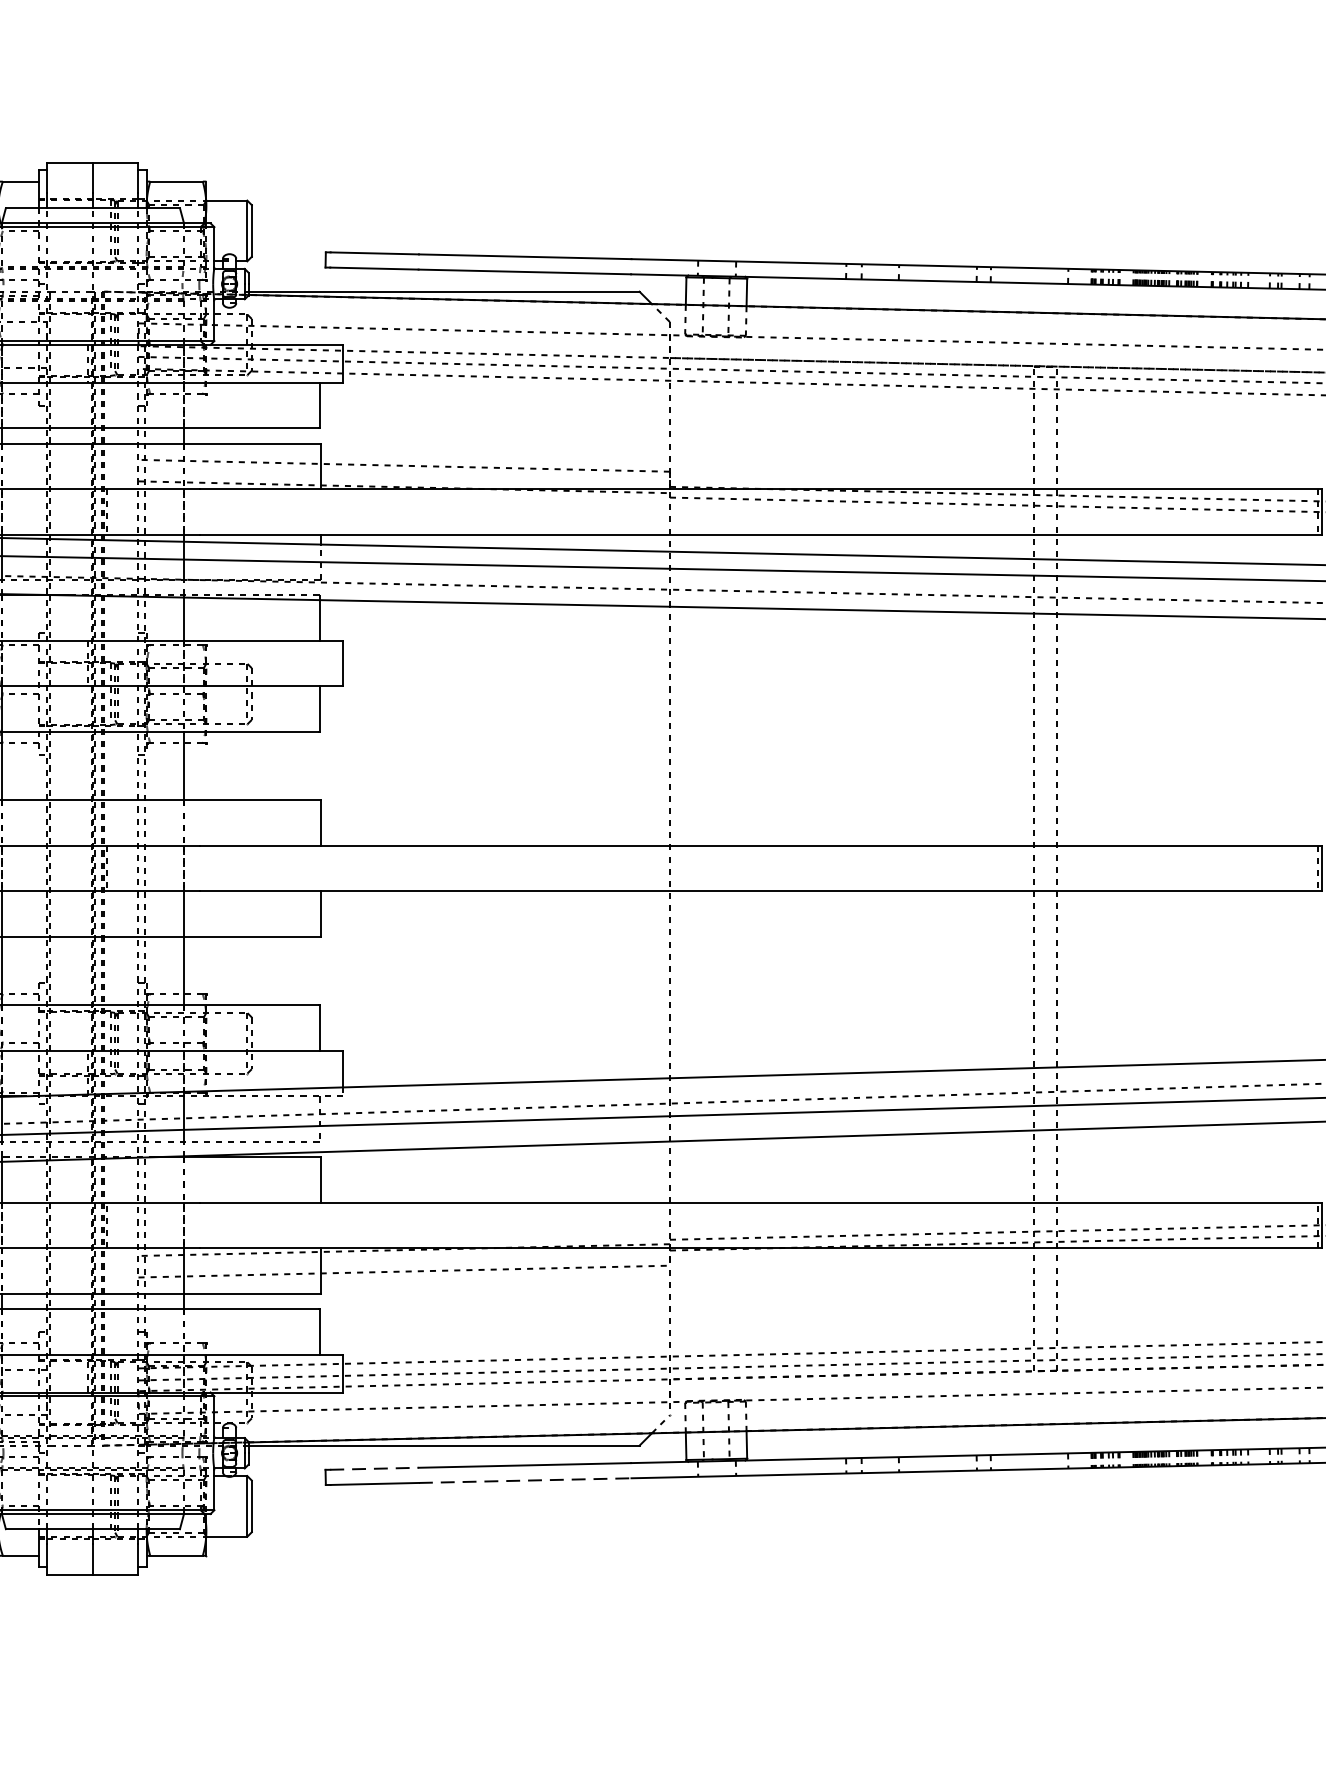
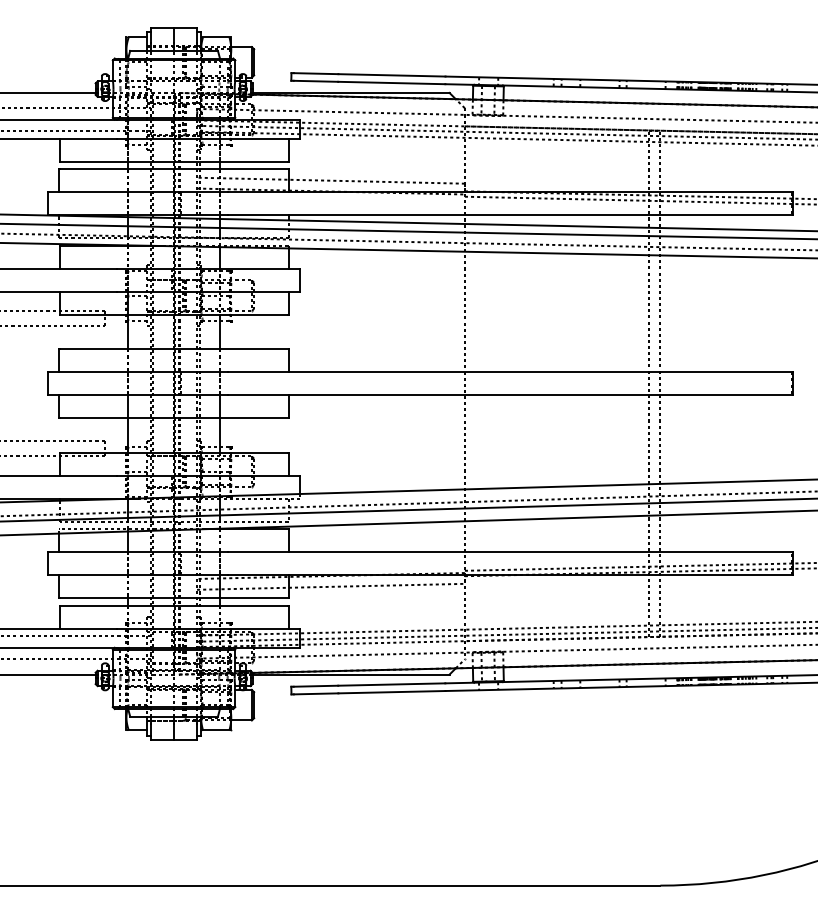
line: (375, 1469) -> (316, 686), dashed -> solid
line: (524, 1481) -> (391, 692), dashed -> solid

